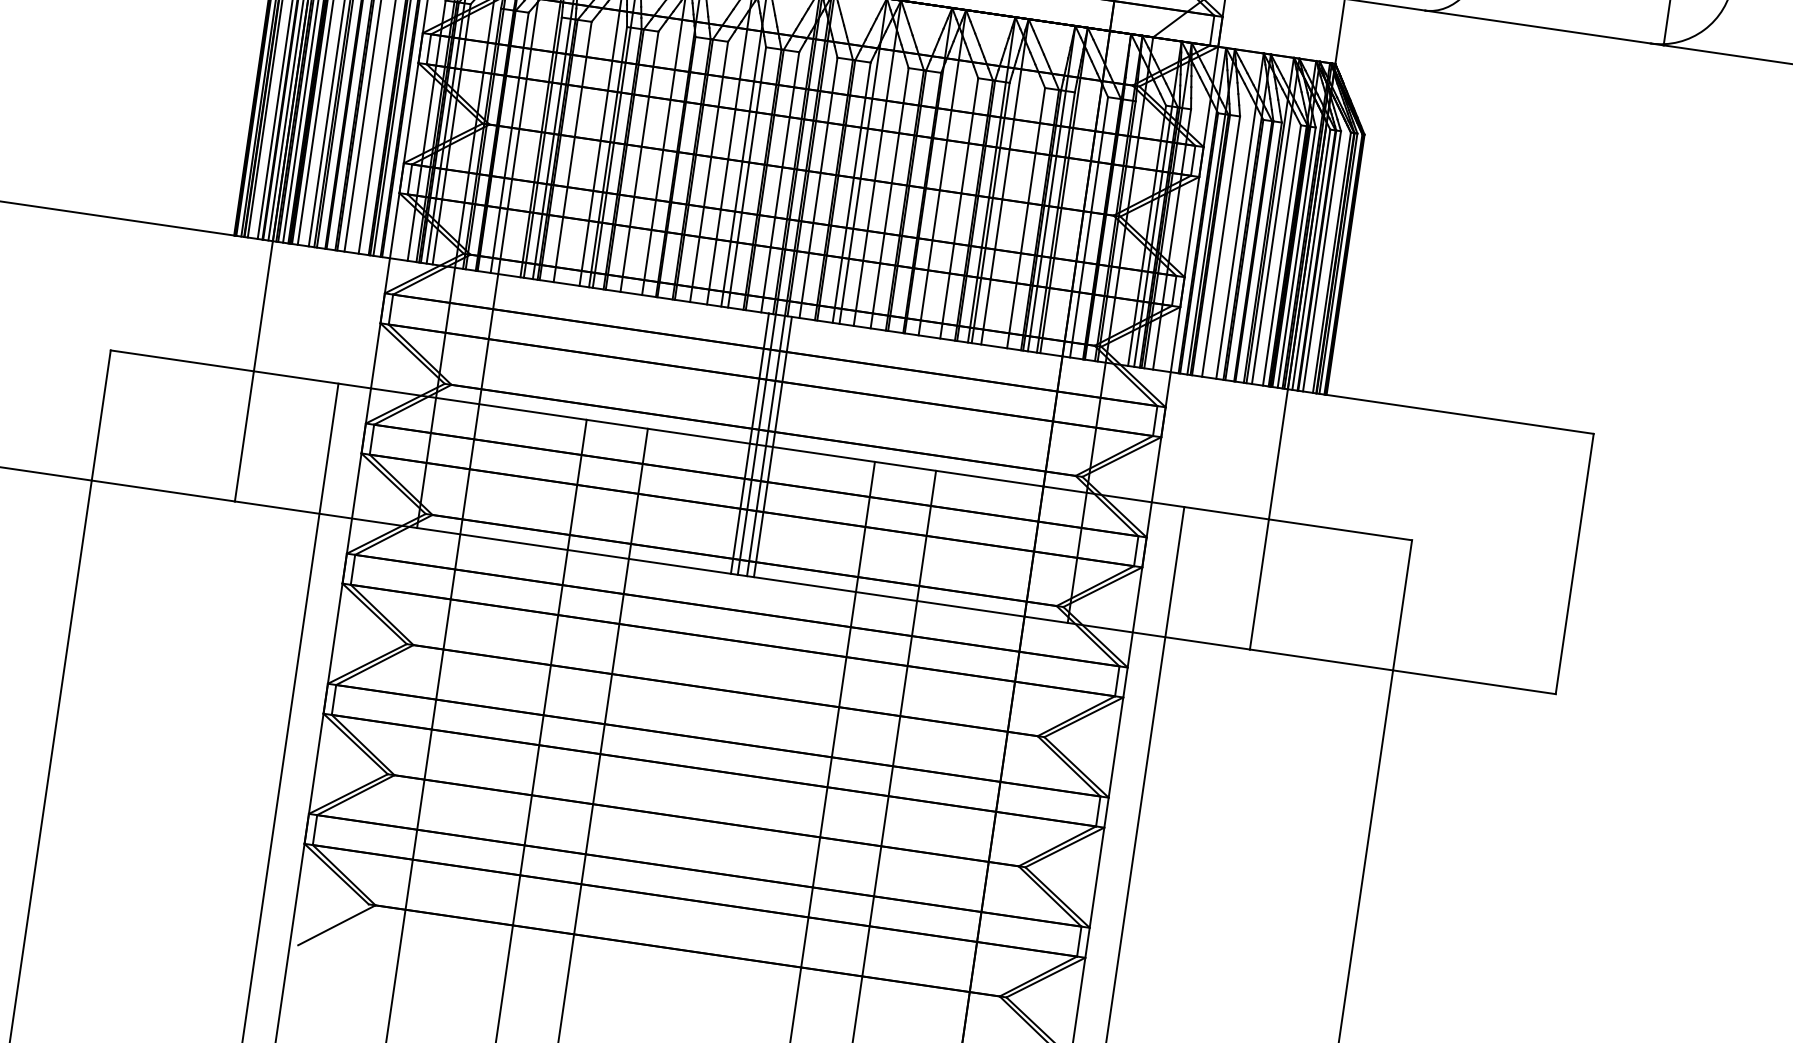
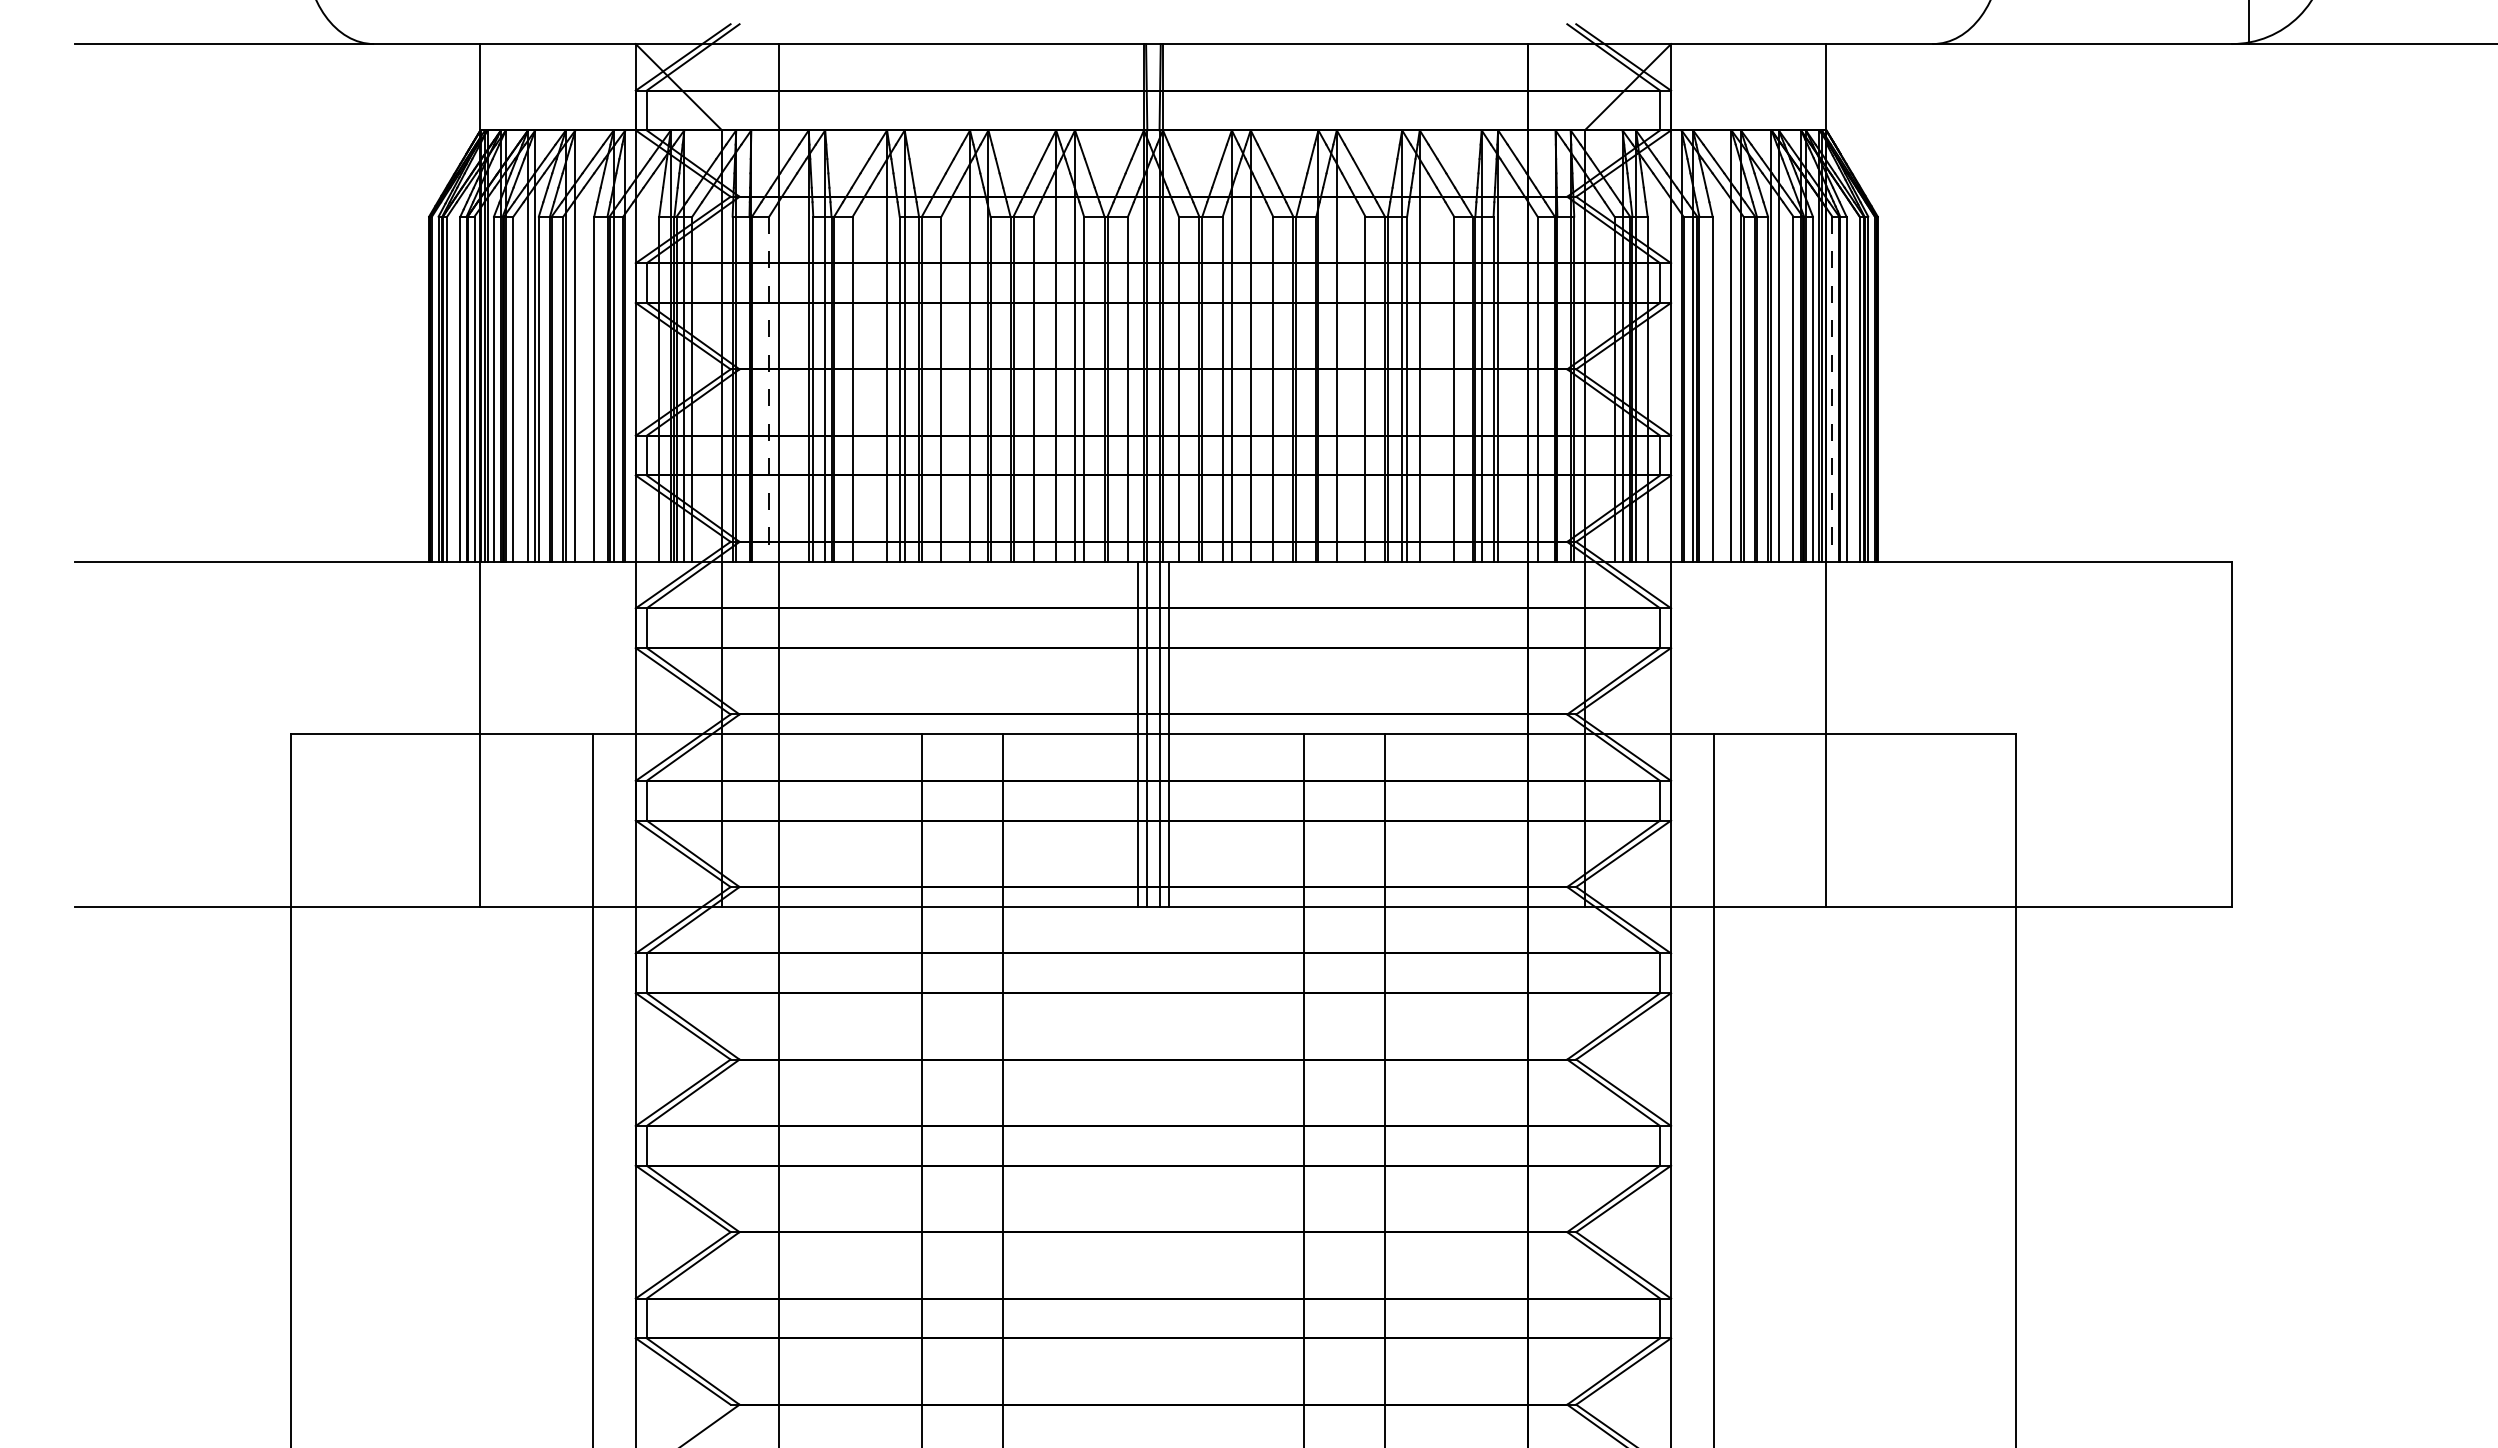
line: (509, 143) -> (769, 389), solid -> dashed
line: (1311, 260) -> (1832, 389), solid -> dashed

